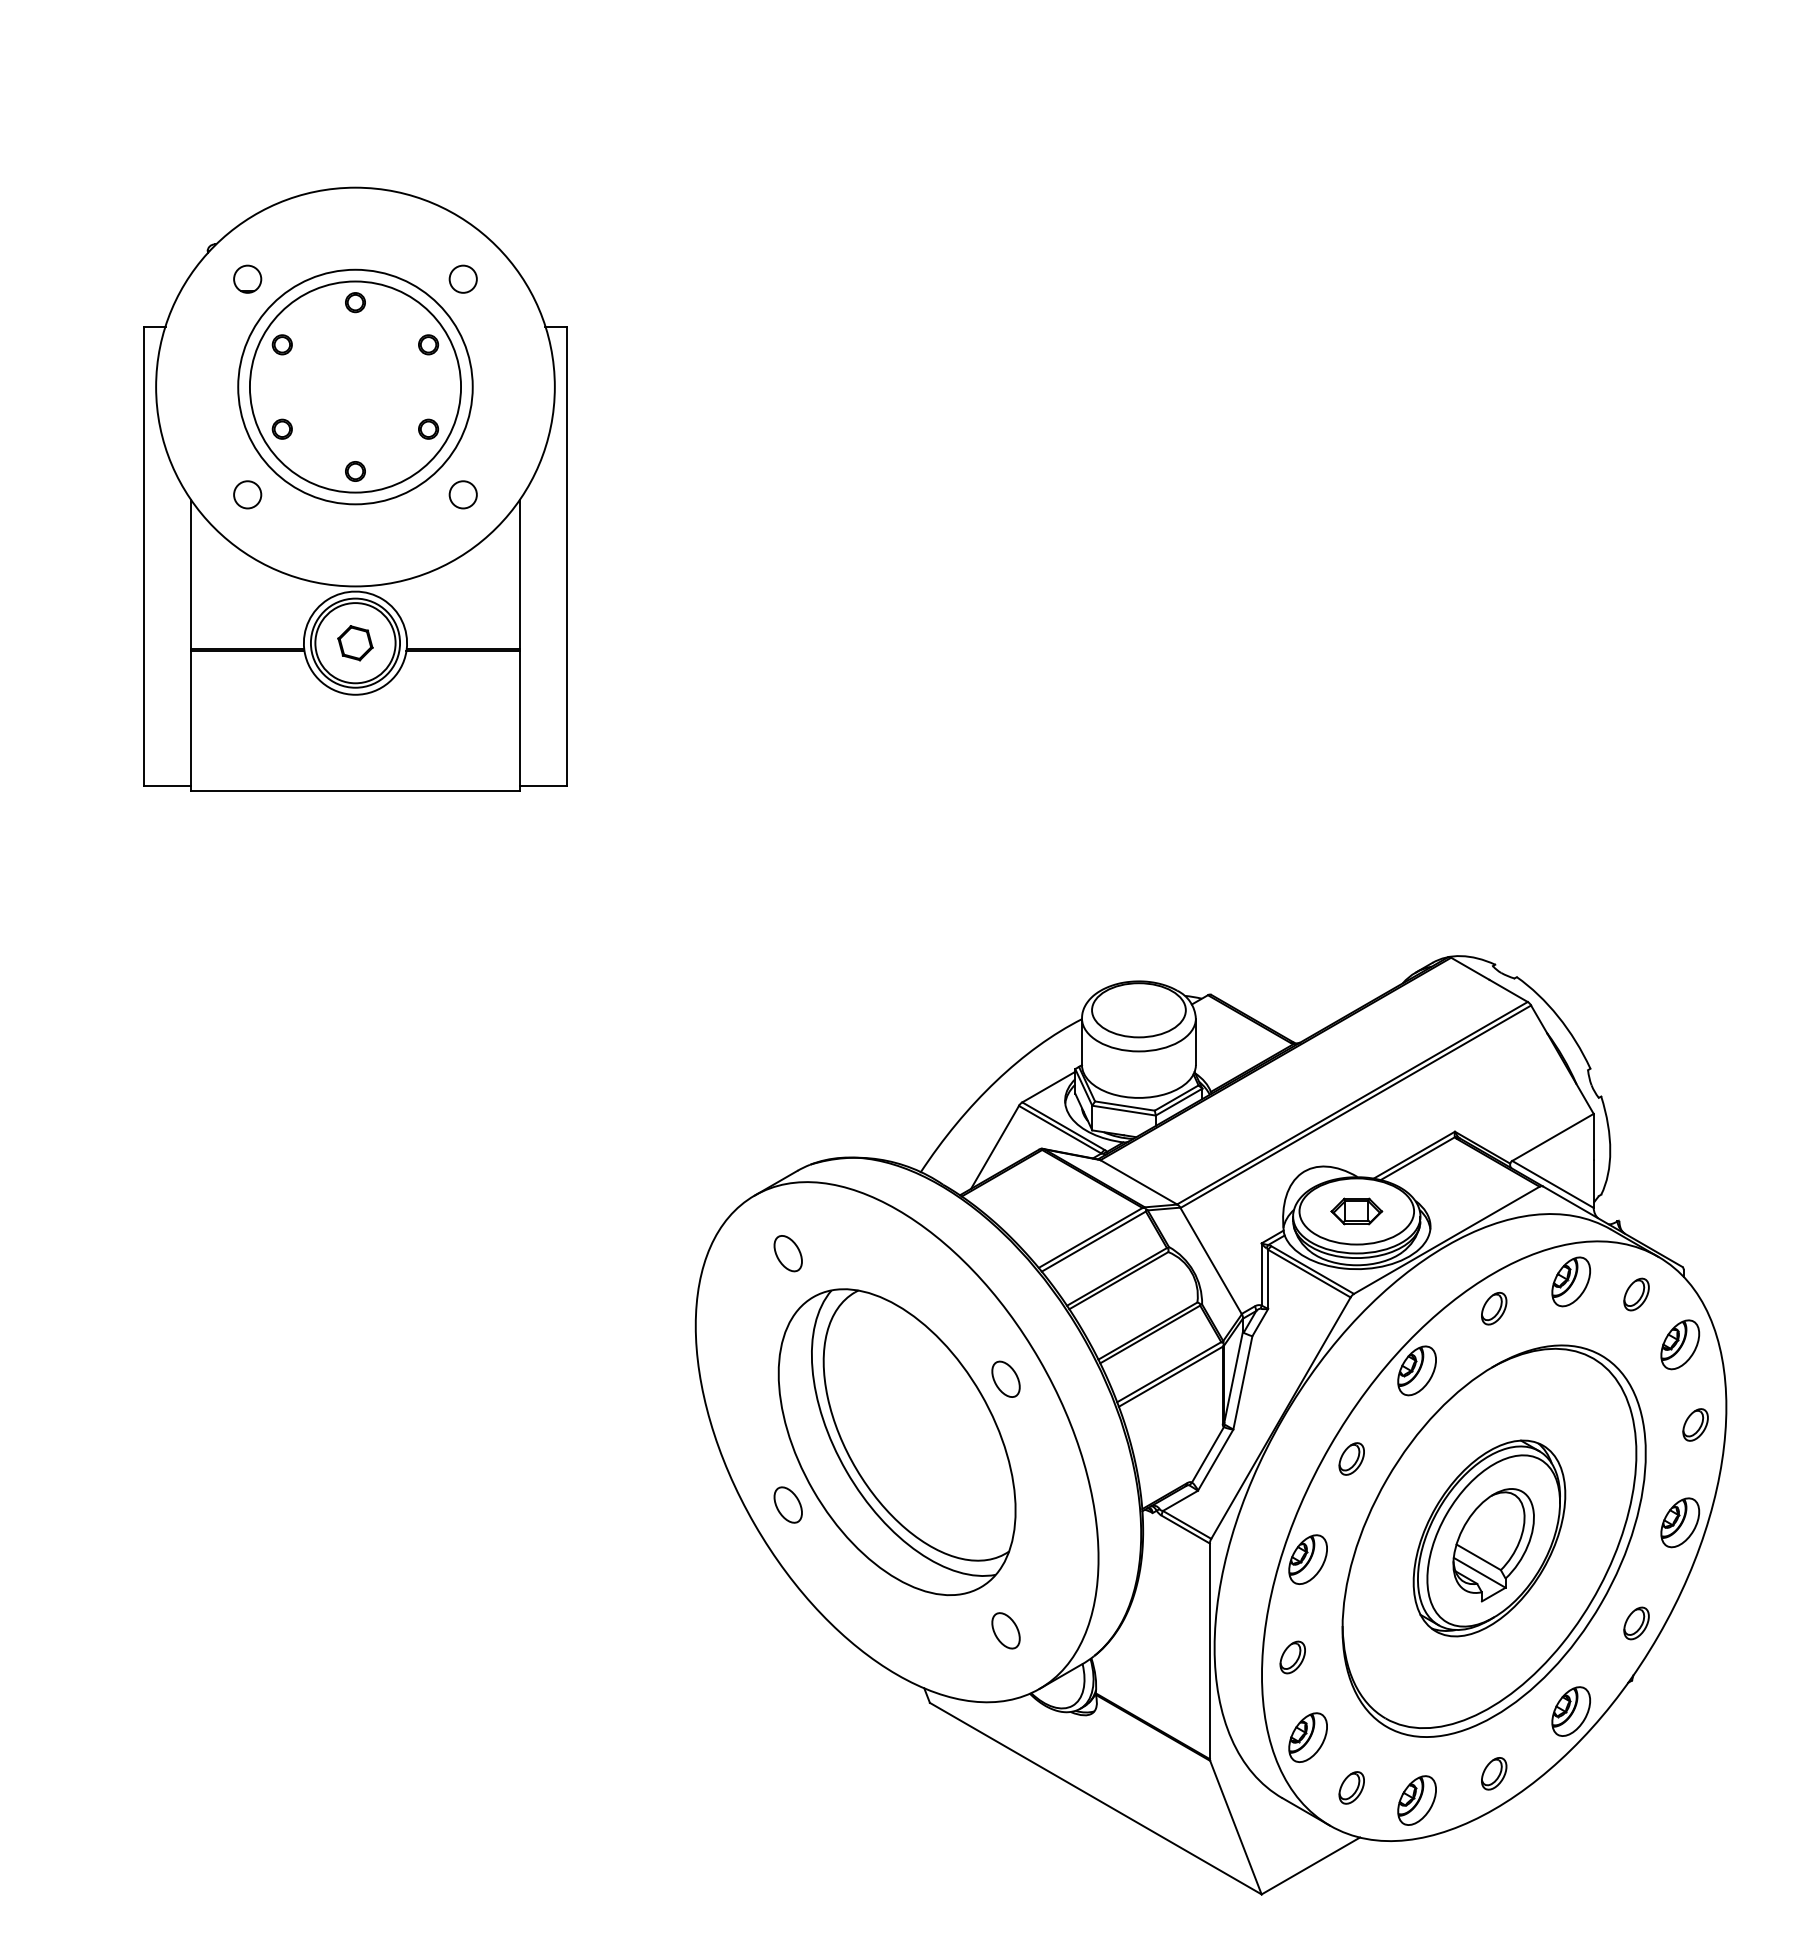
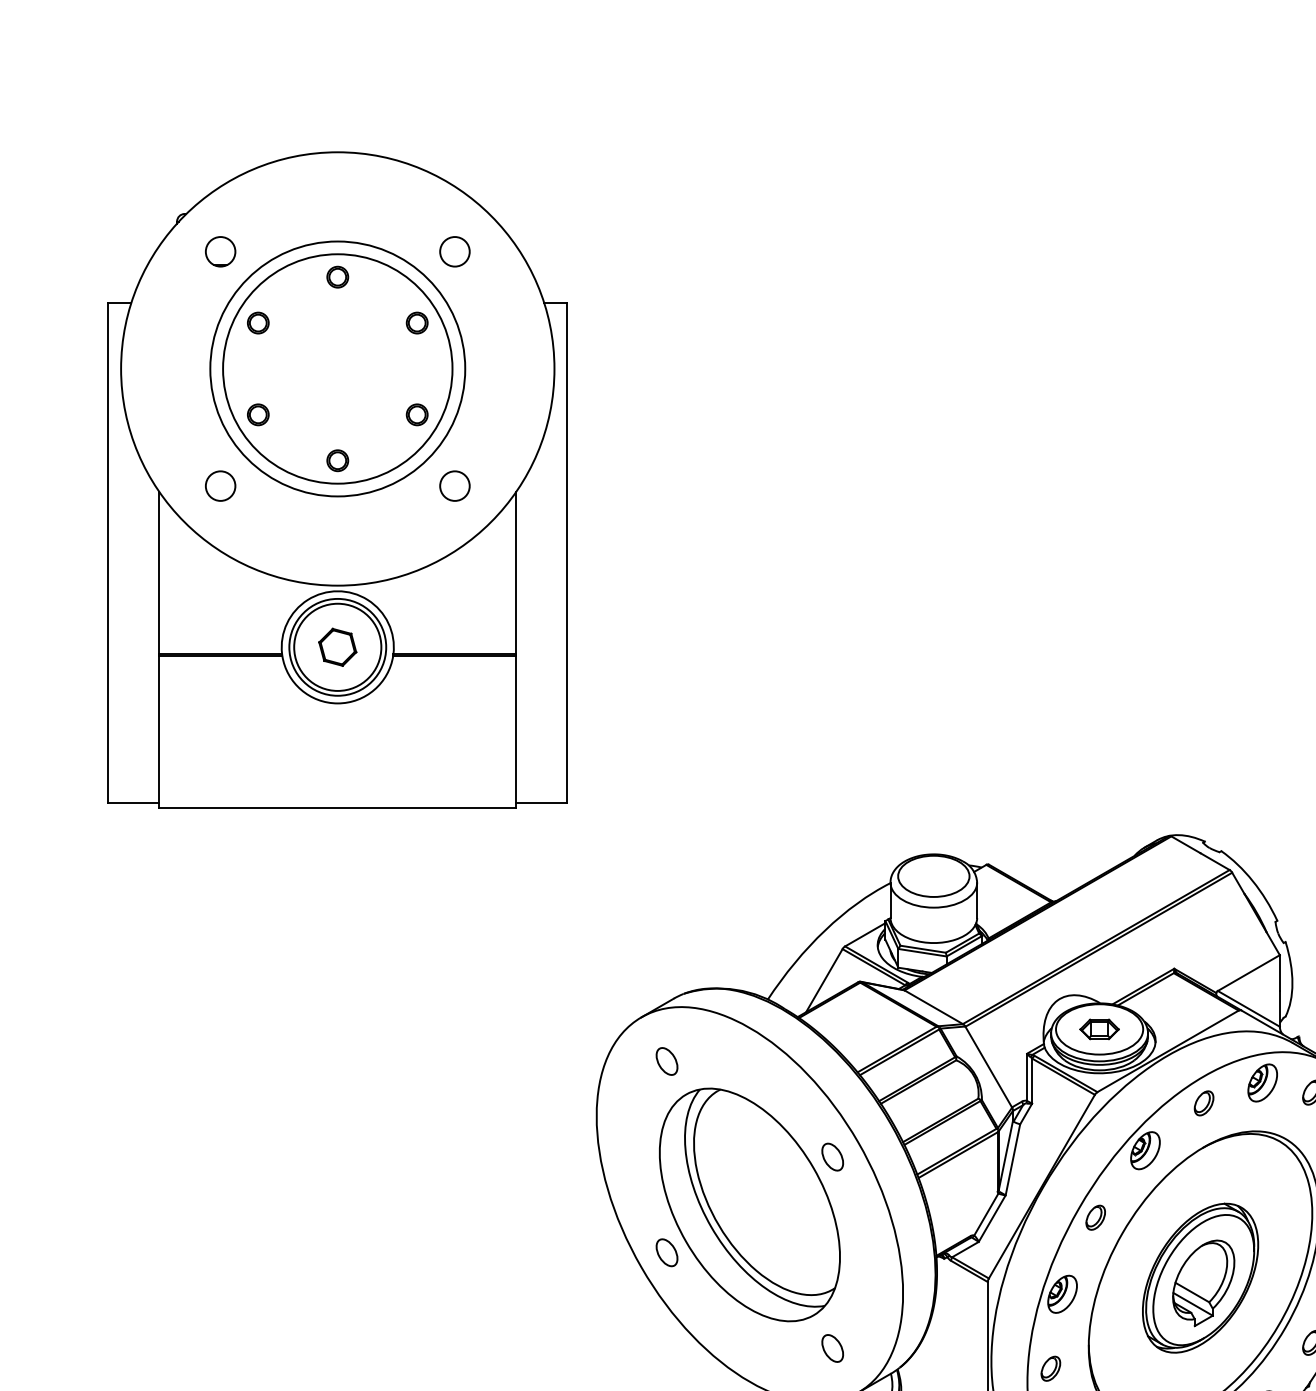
part: (355, 488) -> (337, 479), size x1.43

